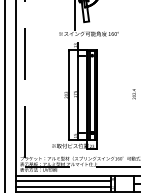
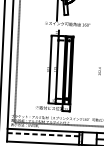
line: (63, 181) -> (43, 134), solid -> dashed
line: (63, 186) -> (43, 138), removed

